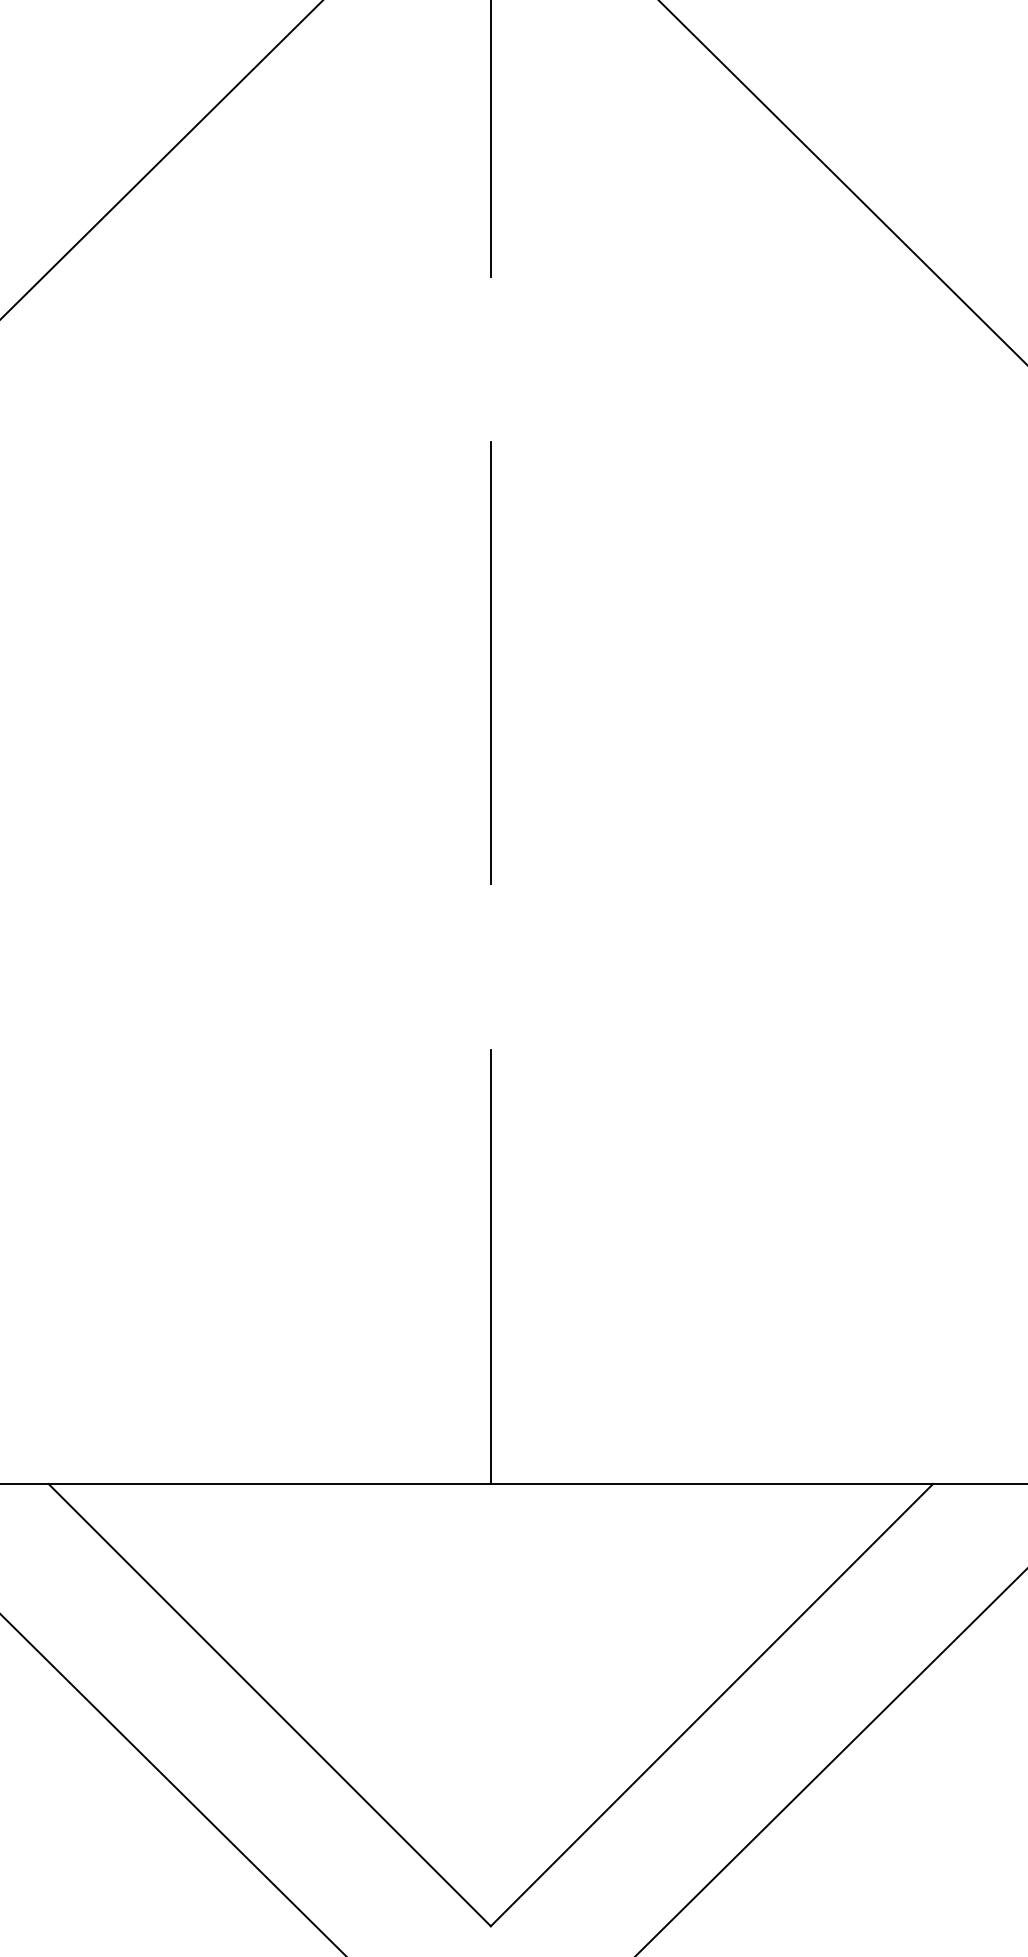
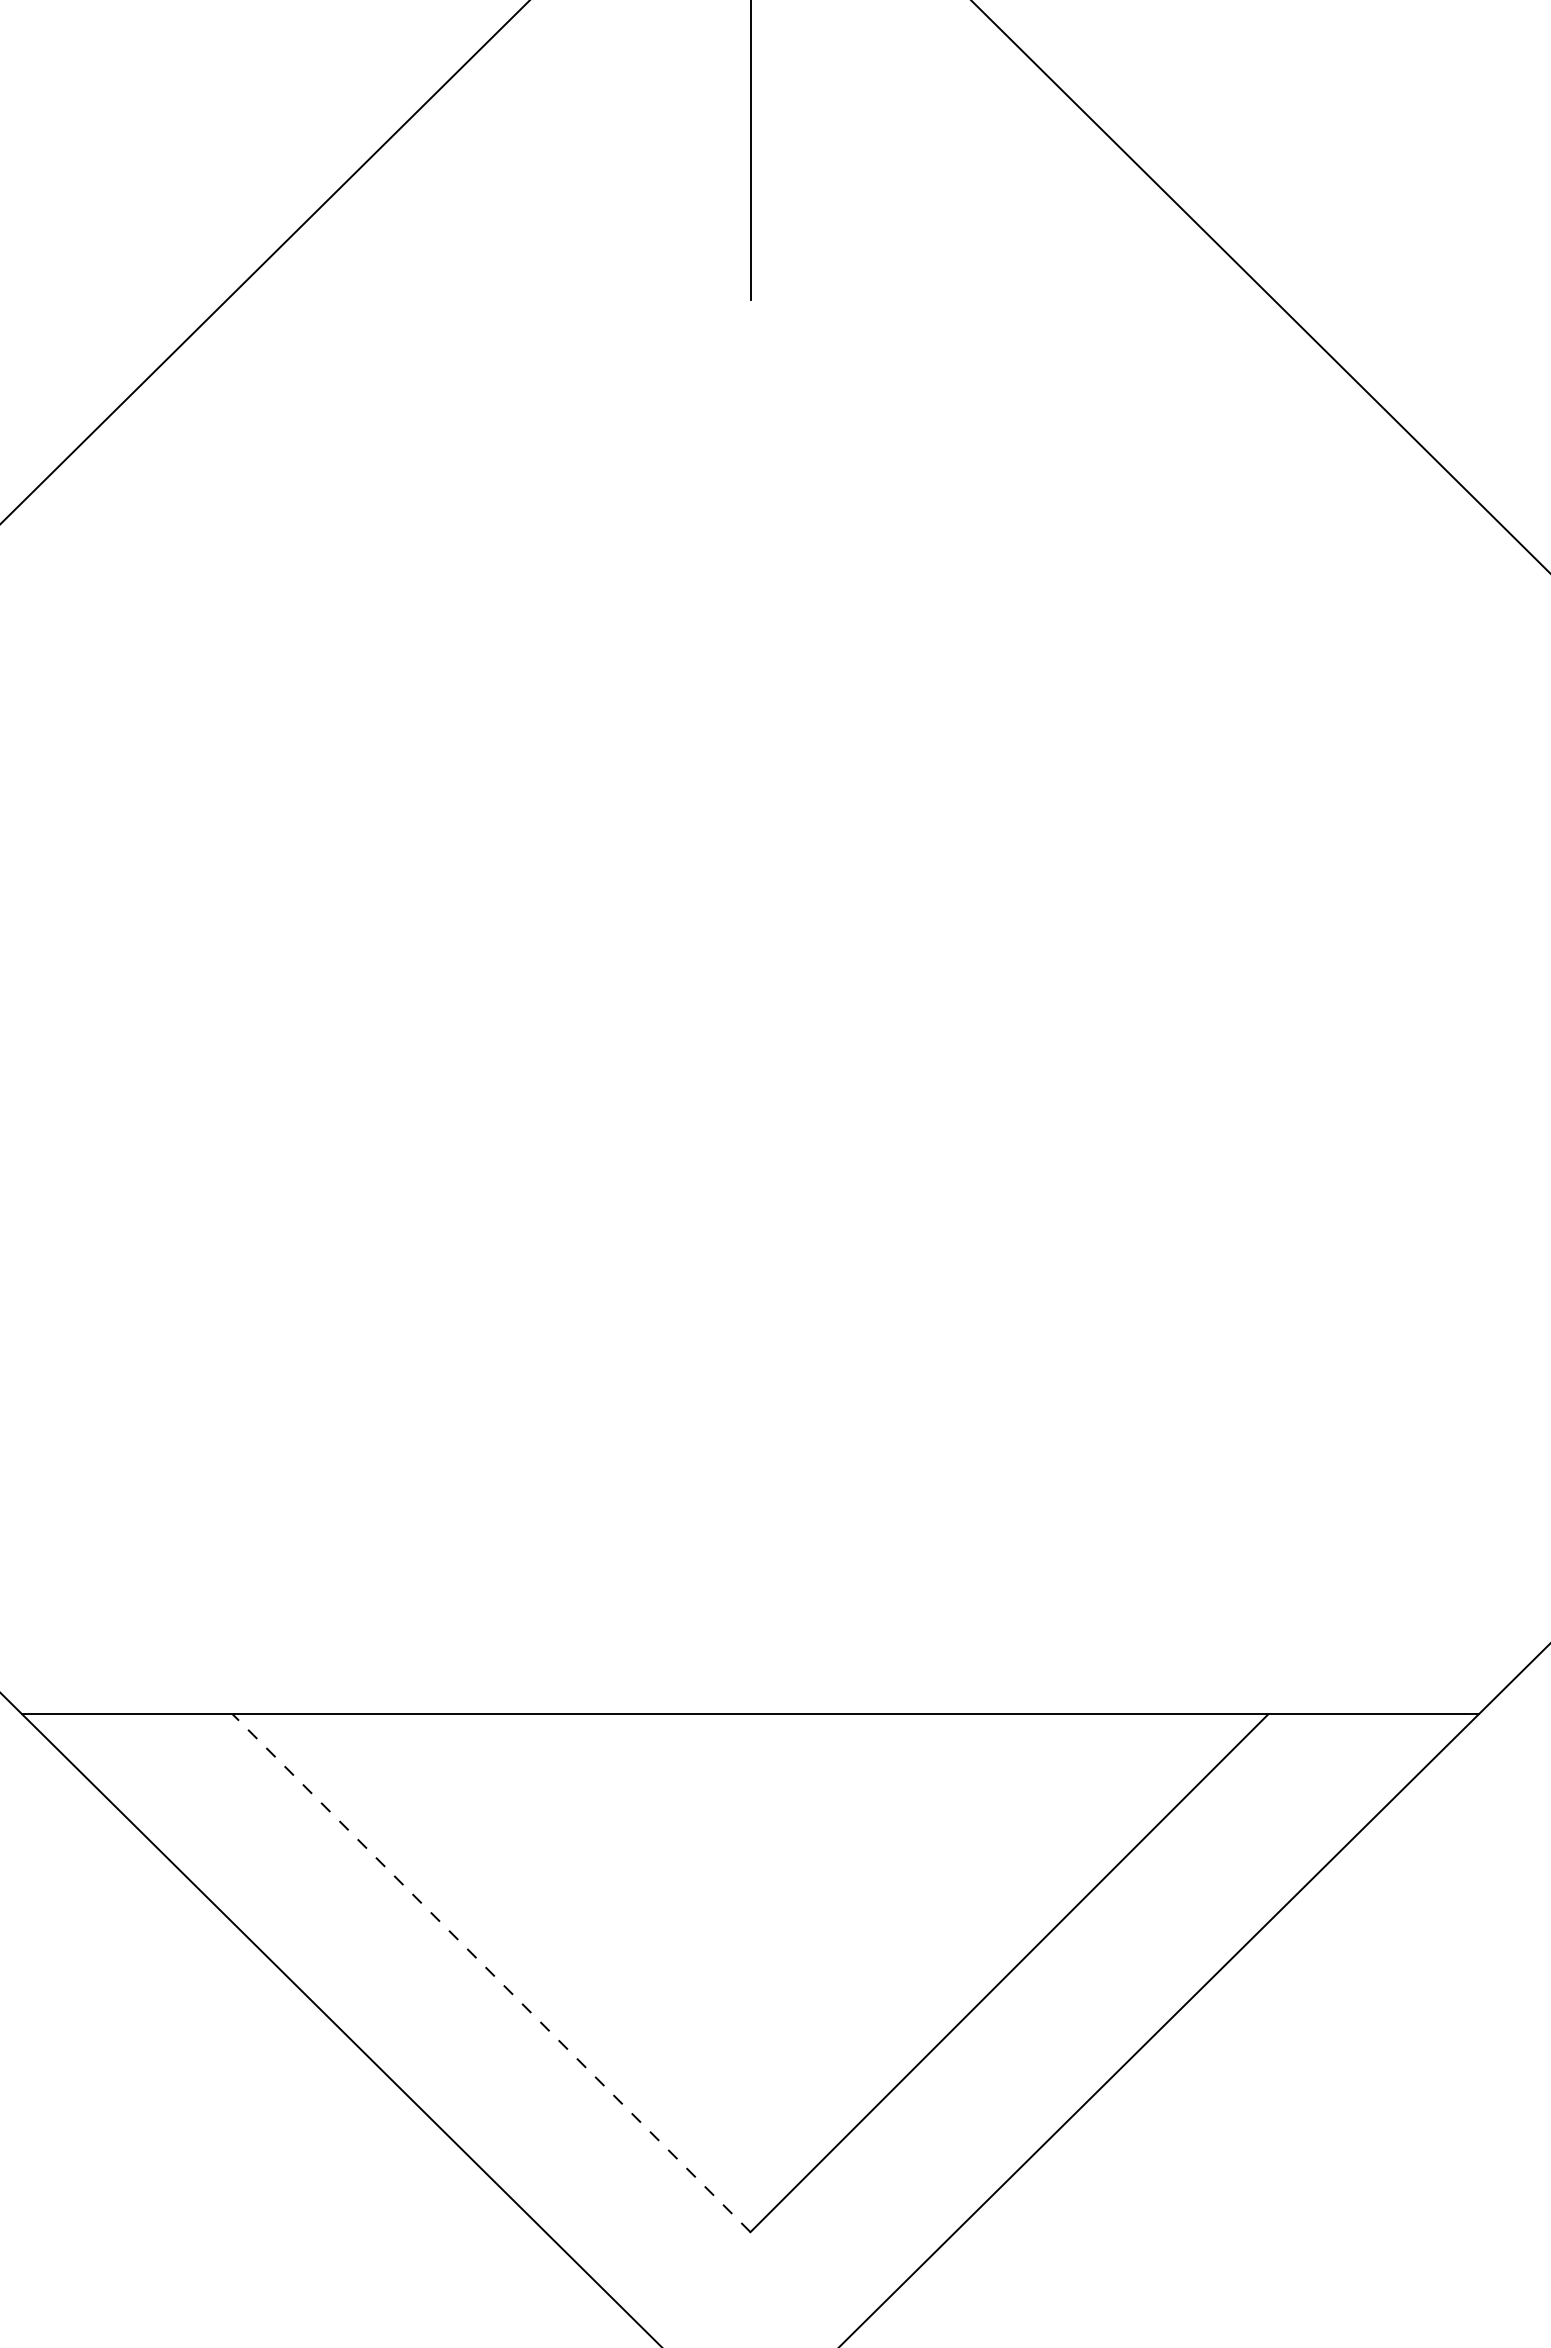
line: (490, 662) -> (750, 752), removed
line: (490, 1266) -> (750, 1459), removed
line: (269, 1704) -> (491, 1972), solid -> dashed

